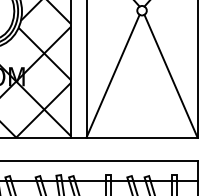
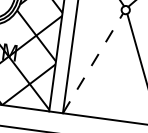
line: (113, 76) -> (93, 63), solid -> dashed

